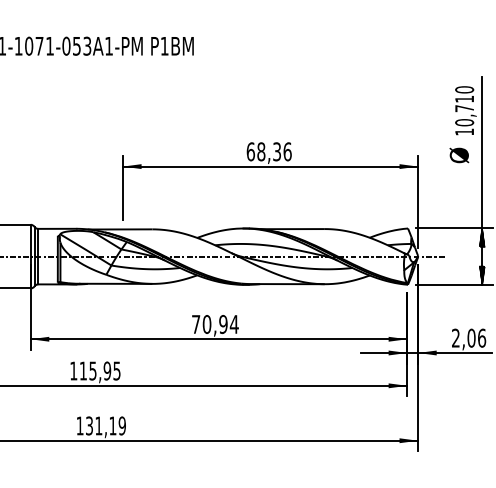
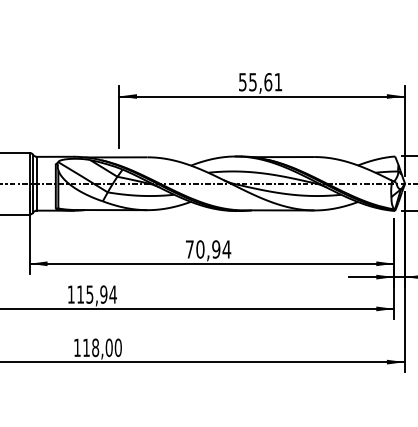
text: (268, 151) -> (259, 81), 68,36 -> 55,61
text: (116, 370) -> (112, 294), 115,95 -> 115,94
text: (105, 425) -> (102, 347), 131,19 -> 118,00

